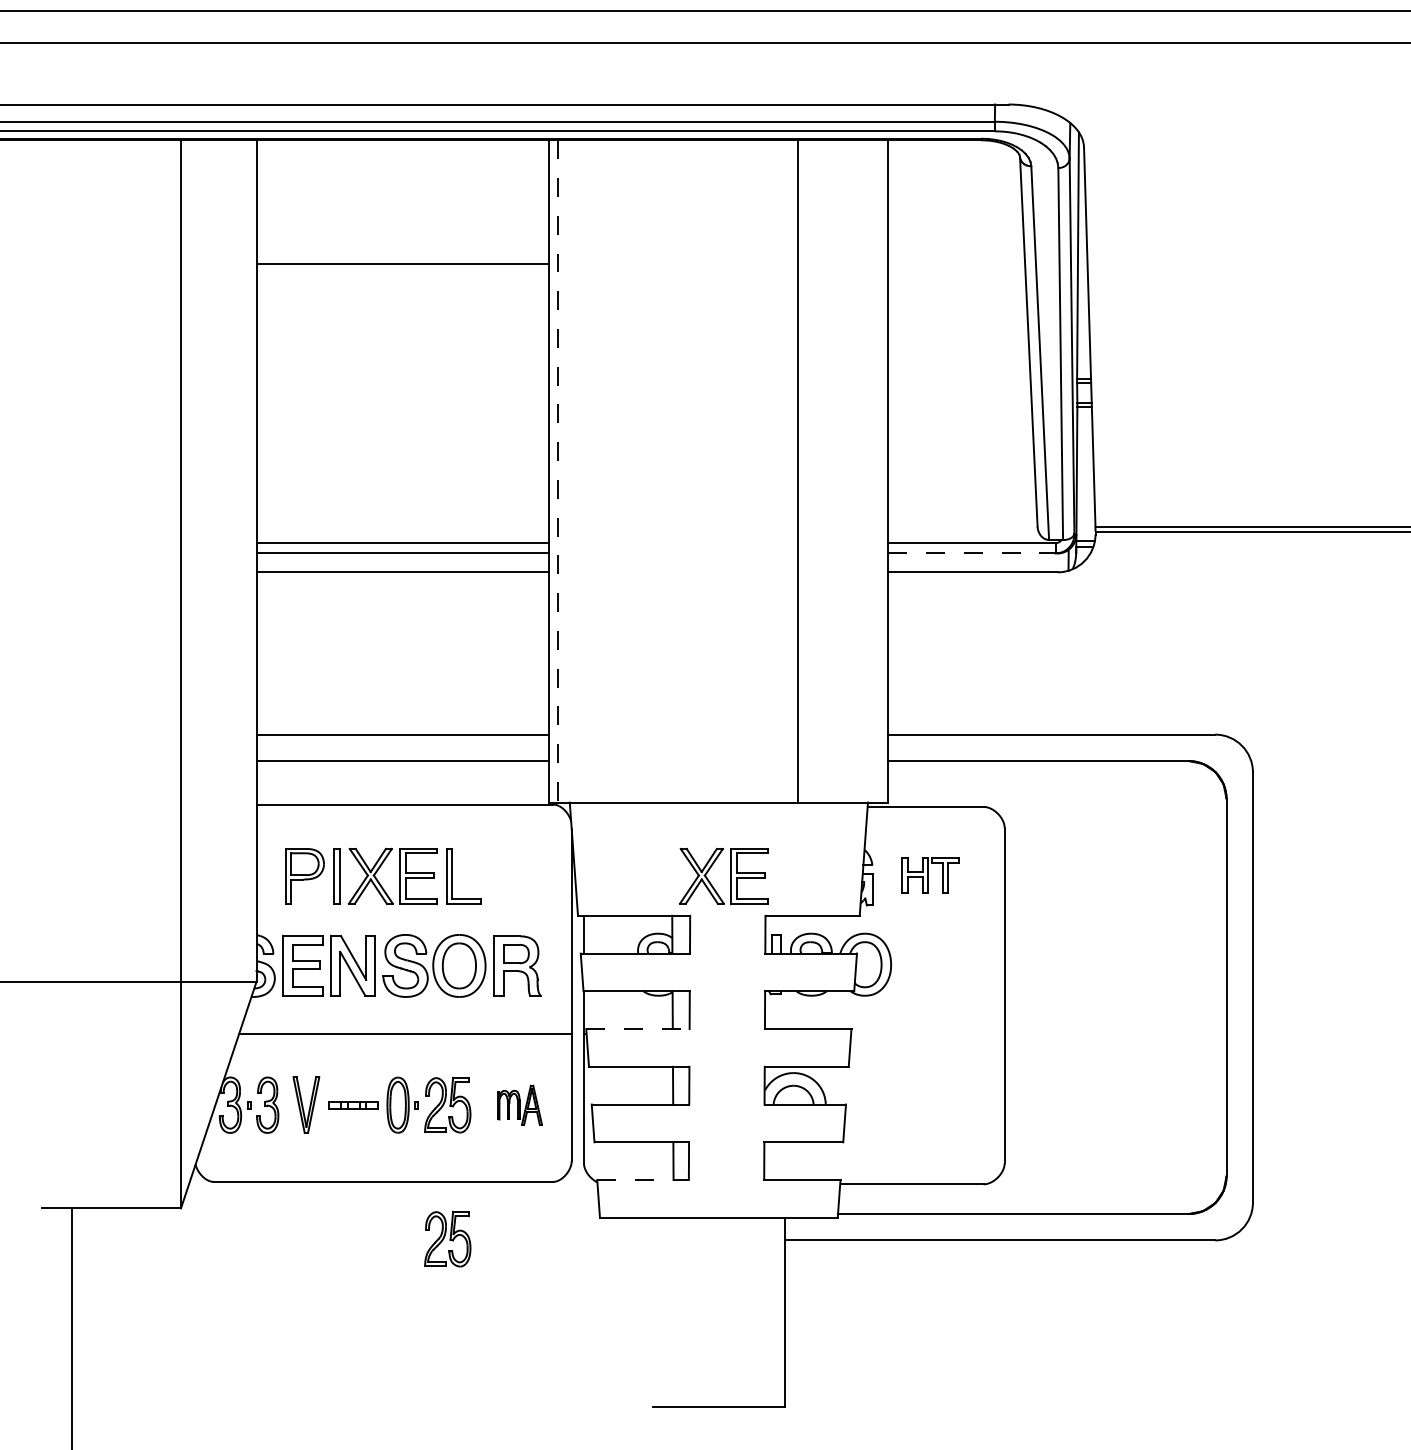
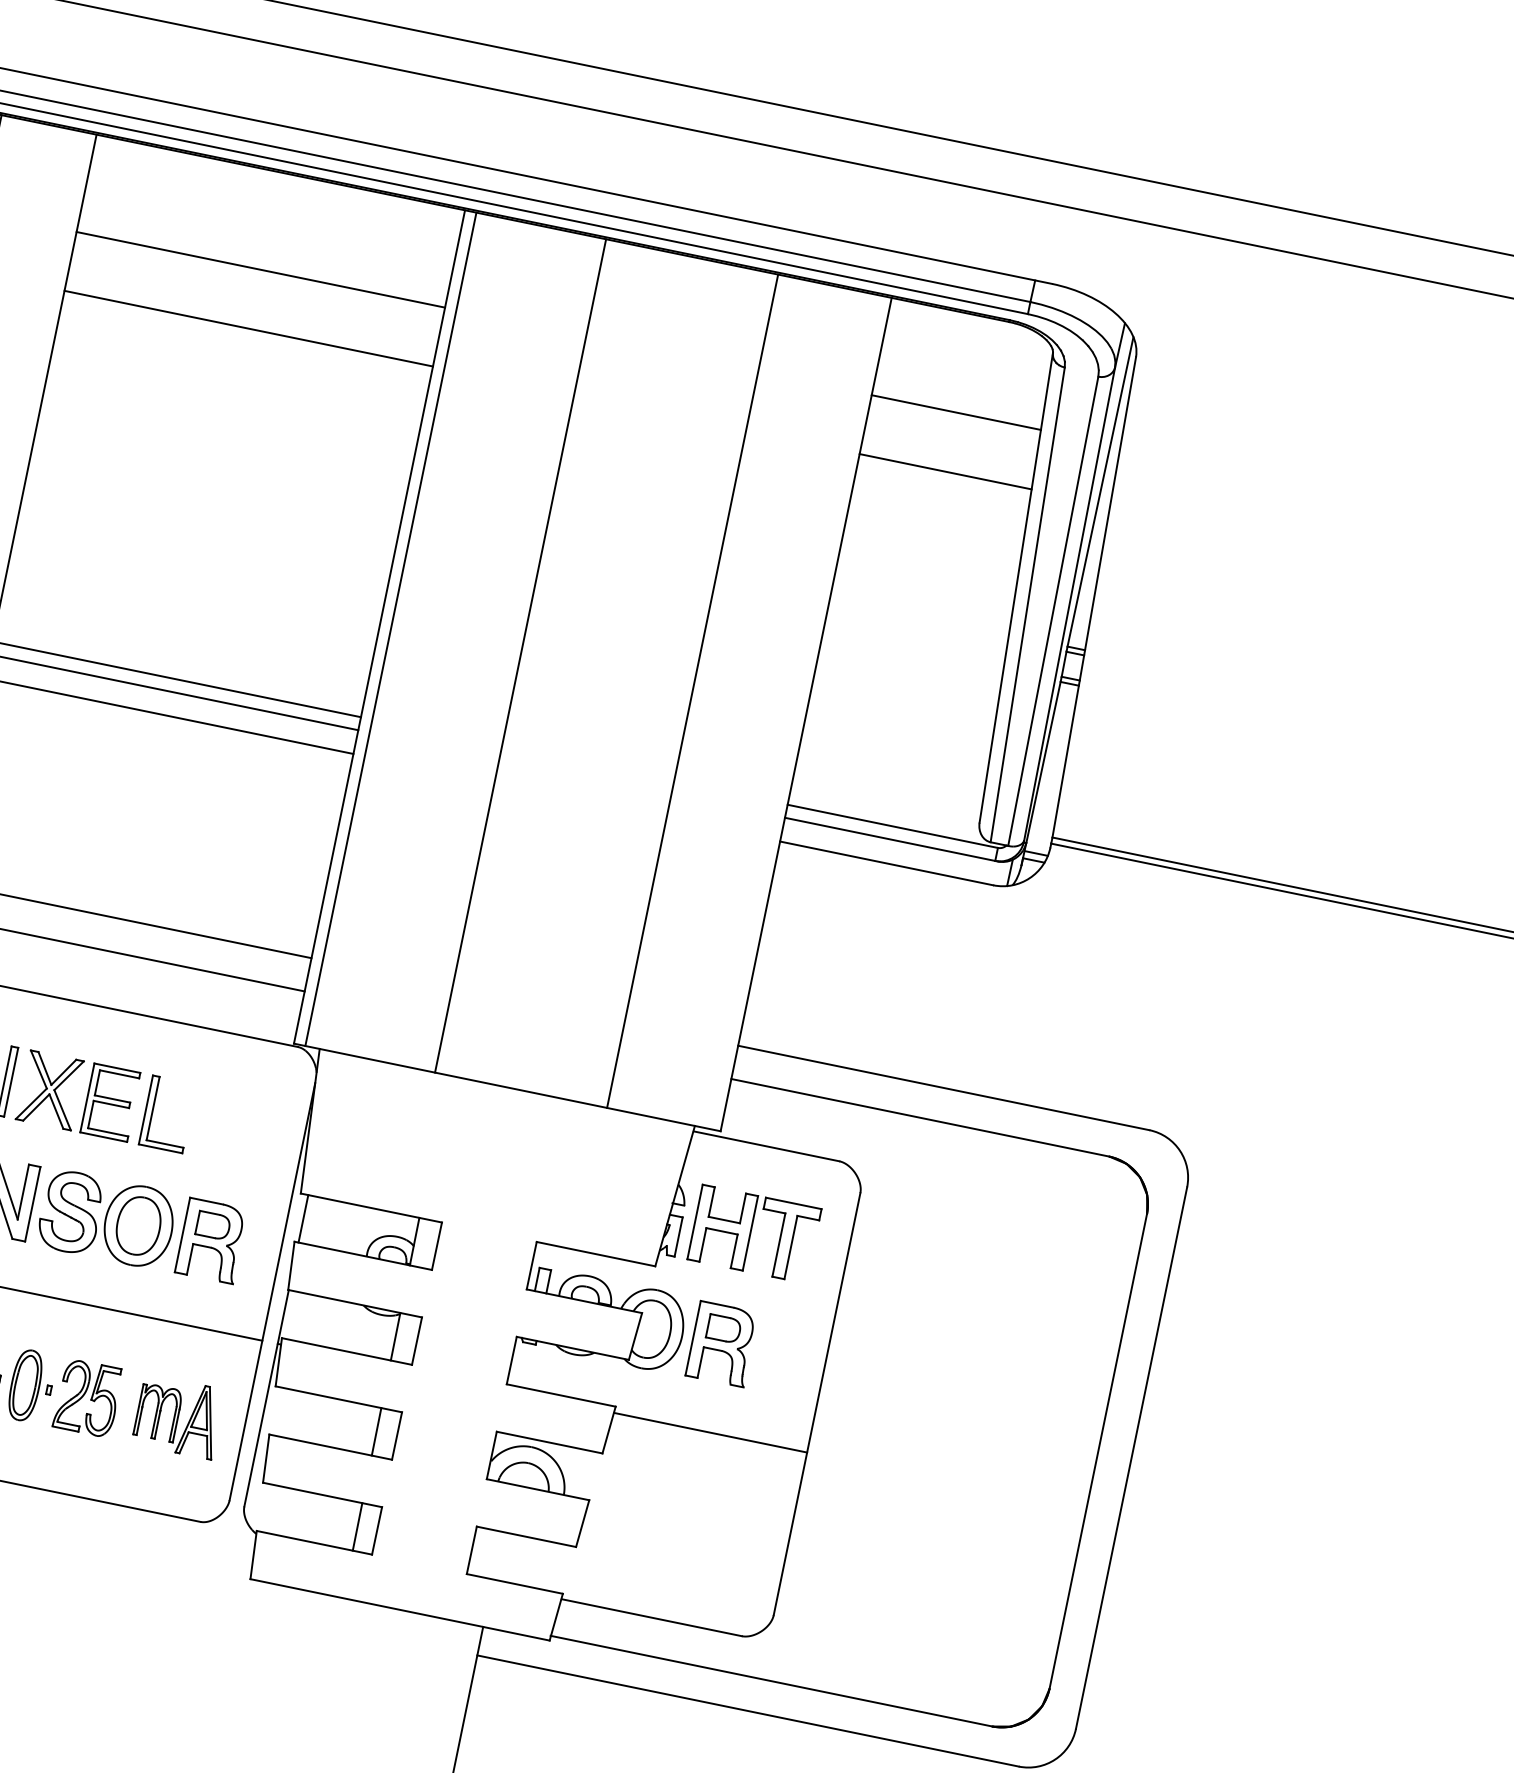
line: (402, 217) -> (260, 269), added
line: (955, 217) -> (956, 412), added
line: (956, 264) -> (945, 471), added
line: (558, 471) -> (391, 629), dashed -> solid
line: (661, 471) -> (520, 656), added
line: (972, 553) -> (890, 839), dashed -> solid
part: (730, 875) -> (503, 1182), removed
part: (930, 875) -> (754, 1233), size x1.67
part: (922, 964) -> (721, 1343), added
line: (637, 1029) -> (346, 1351), dashed -> solid
line: (927, 1034) -> (709, 1433), added
part: (519, 1104) -> (178, 1415), size x1.43
line: (643, 1180) -> (314, 1543), dashed -> solid
part: (447, 1238) -> (53, 1565), removed

